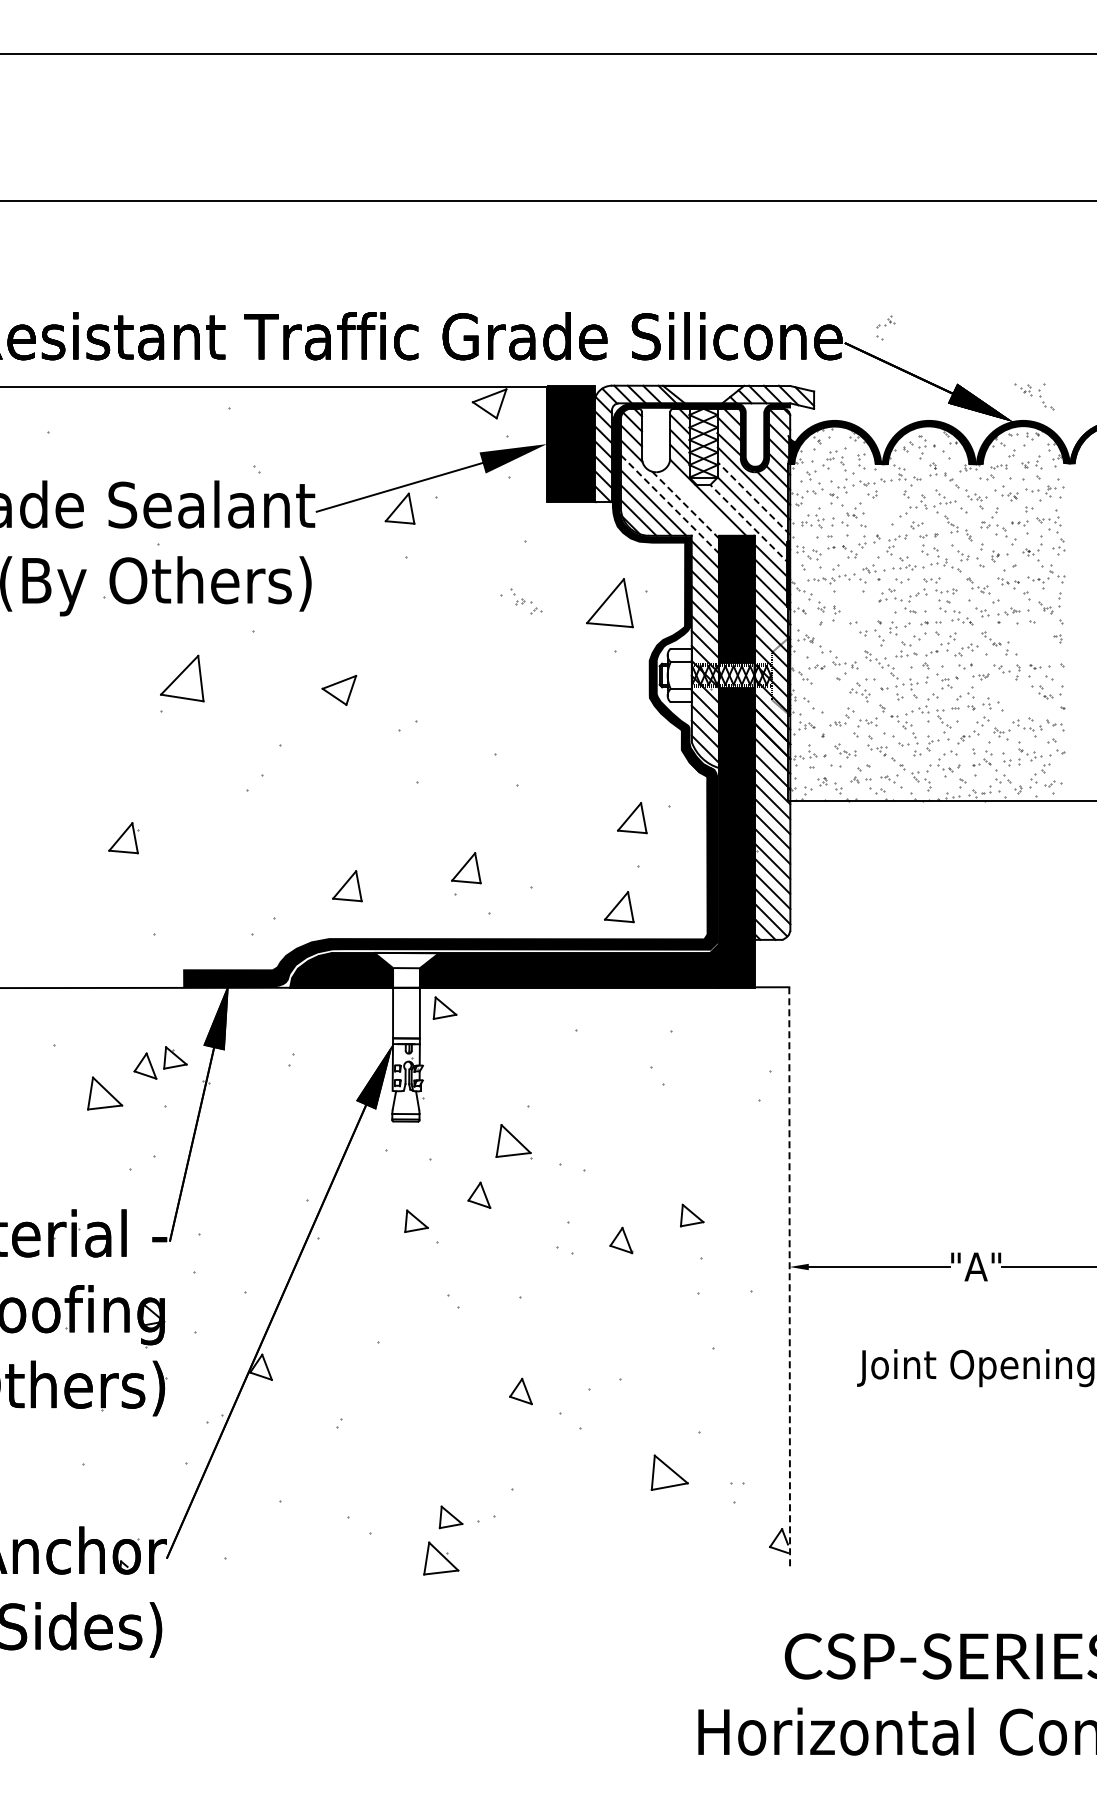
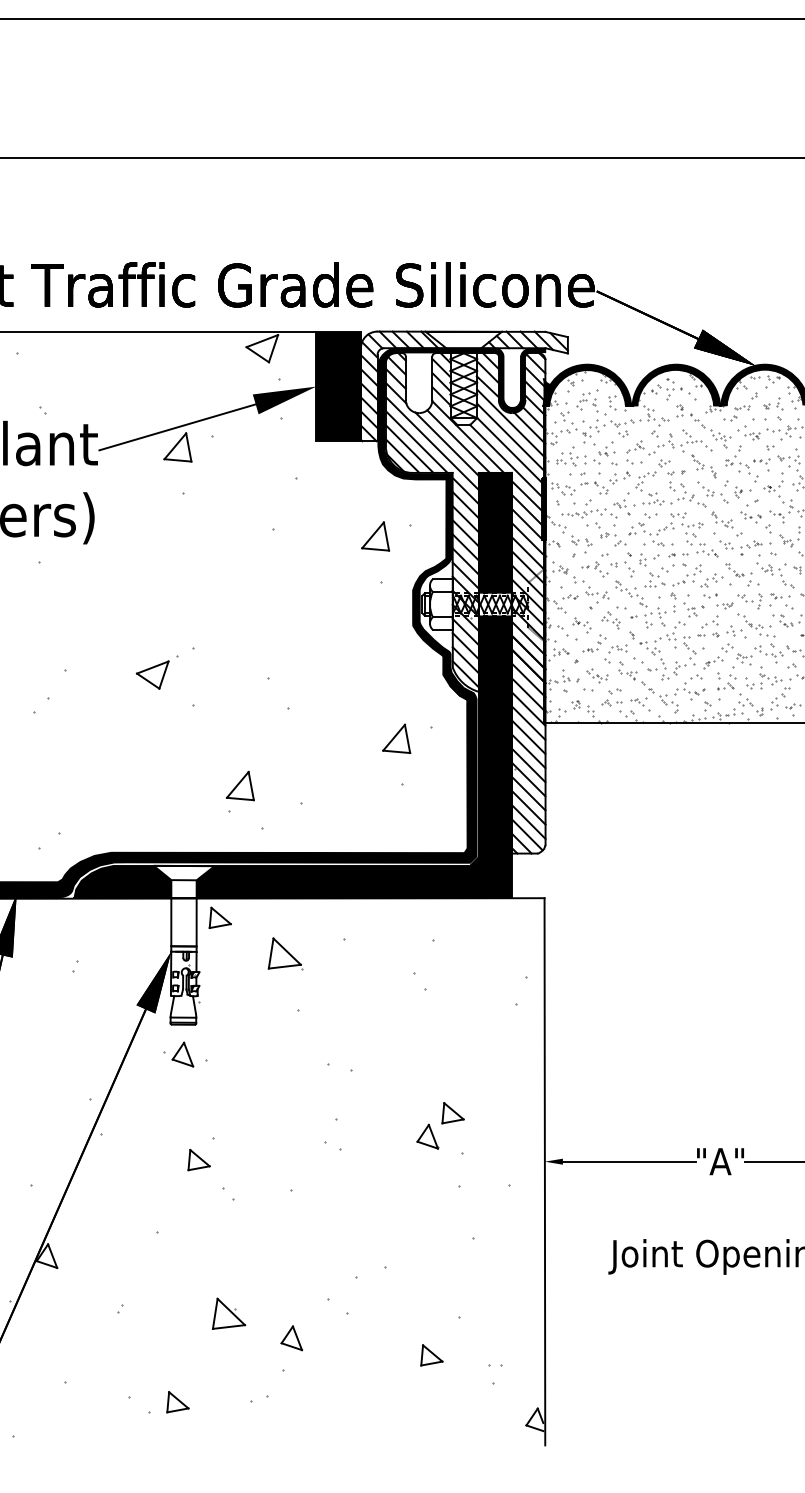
part: (885, 327) -> (635, 451), moved
part: (1034, 396) -> (775, 575), moved
line: (753, 498) -> (510, 437), dashed -> solid
line: (697, 502) -> (458, 441), added
line: (670, 504) -> (432, 443), dashed -> solid
line: (685, 504) -> (446, 443), dashed -> solid
line: (750, 524) -> (508, 462), dashed -> solid
part: (526, 601) -> (610, 534), moved
part: (609, 603) -> (375, 536), size x0.62
part: (842, 638) -> (594, 569), added
part: (339, 690) -> (152, 675), moved
part: (828, 697) -> (581, 625), added
part: (1014, 697) -> (756, 625), added
part: (347, 886) -> (128, 803), removed
part: (619, 907) -> (384, 823), removed
part: (513, 1141) -> (284, 953), moved
part: (479, 1194) -> (183, 1053), moved
part: (416, 1220) -> (199, 1159), moved
part: (621, 1240) -> (427, 1136), moved
line: (789, 1278) -> (544, 1172), dashed -> solid
part: (520, 1391) -> (291, 1338), moved
part: (669, 1472) -> (431, 1355), size x0.62
part: (450, 1517) -> (177, 1402), moved
part: (441, 1558) -> (229, 1313), moved

